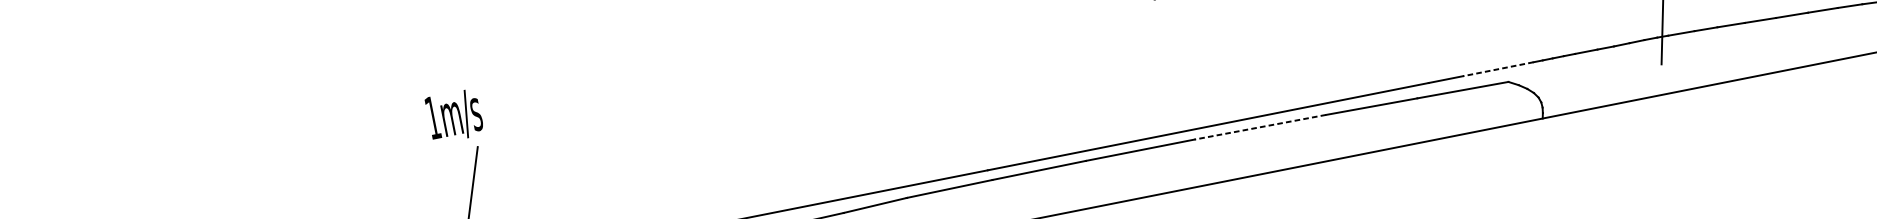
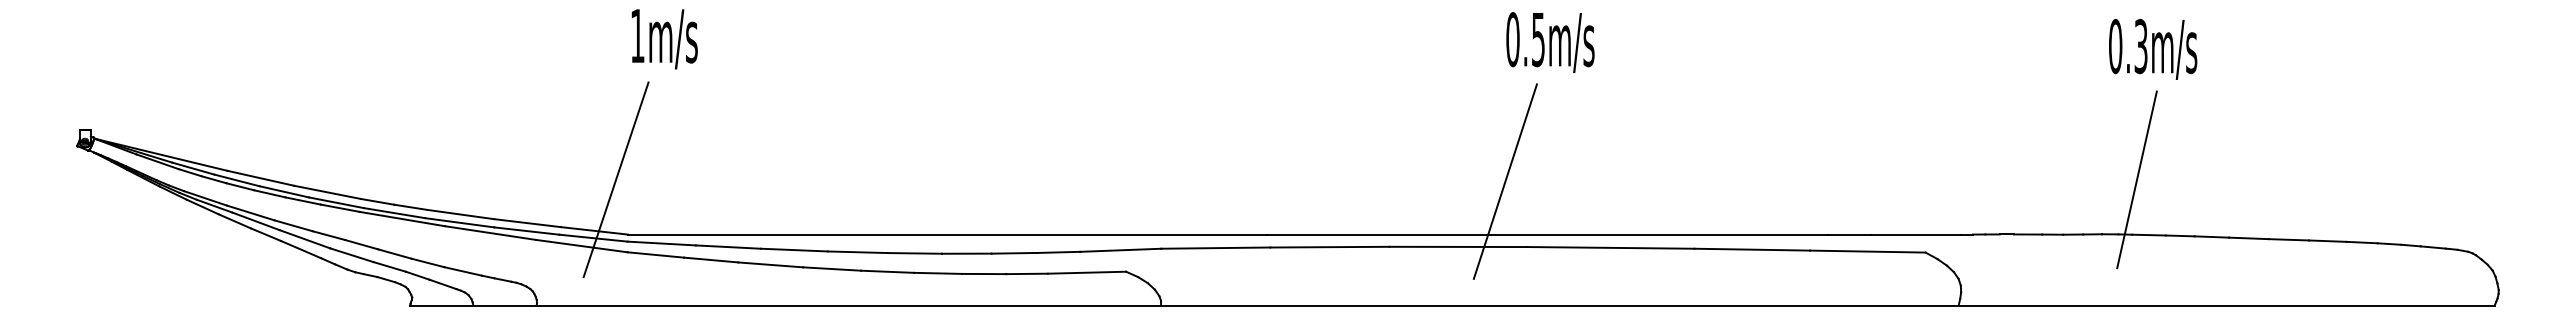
line: (1498, 69) -> (1916, 234), dashed -> solid
line: (1166, 91) -> (1504, 181), added
text: (454, 116) -> (664, 39), moved
line: (1259, 127) -> (1610, 247), dashed -> solid

